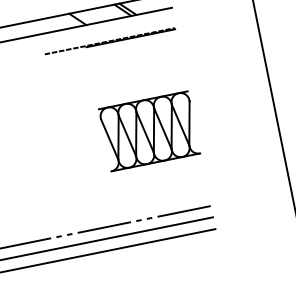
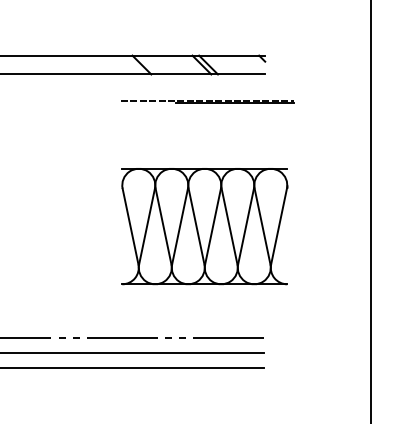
part: (110, 41) -> (207, 101), moved
part: (149, 131) -> (204, 226), size x1.4

